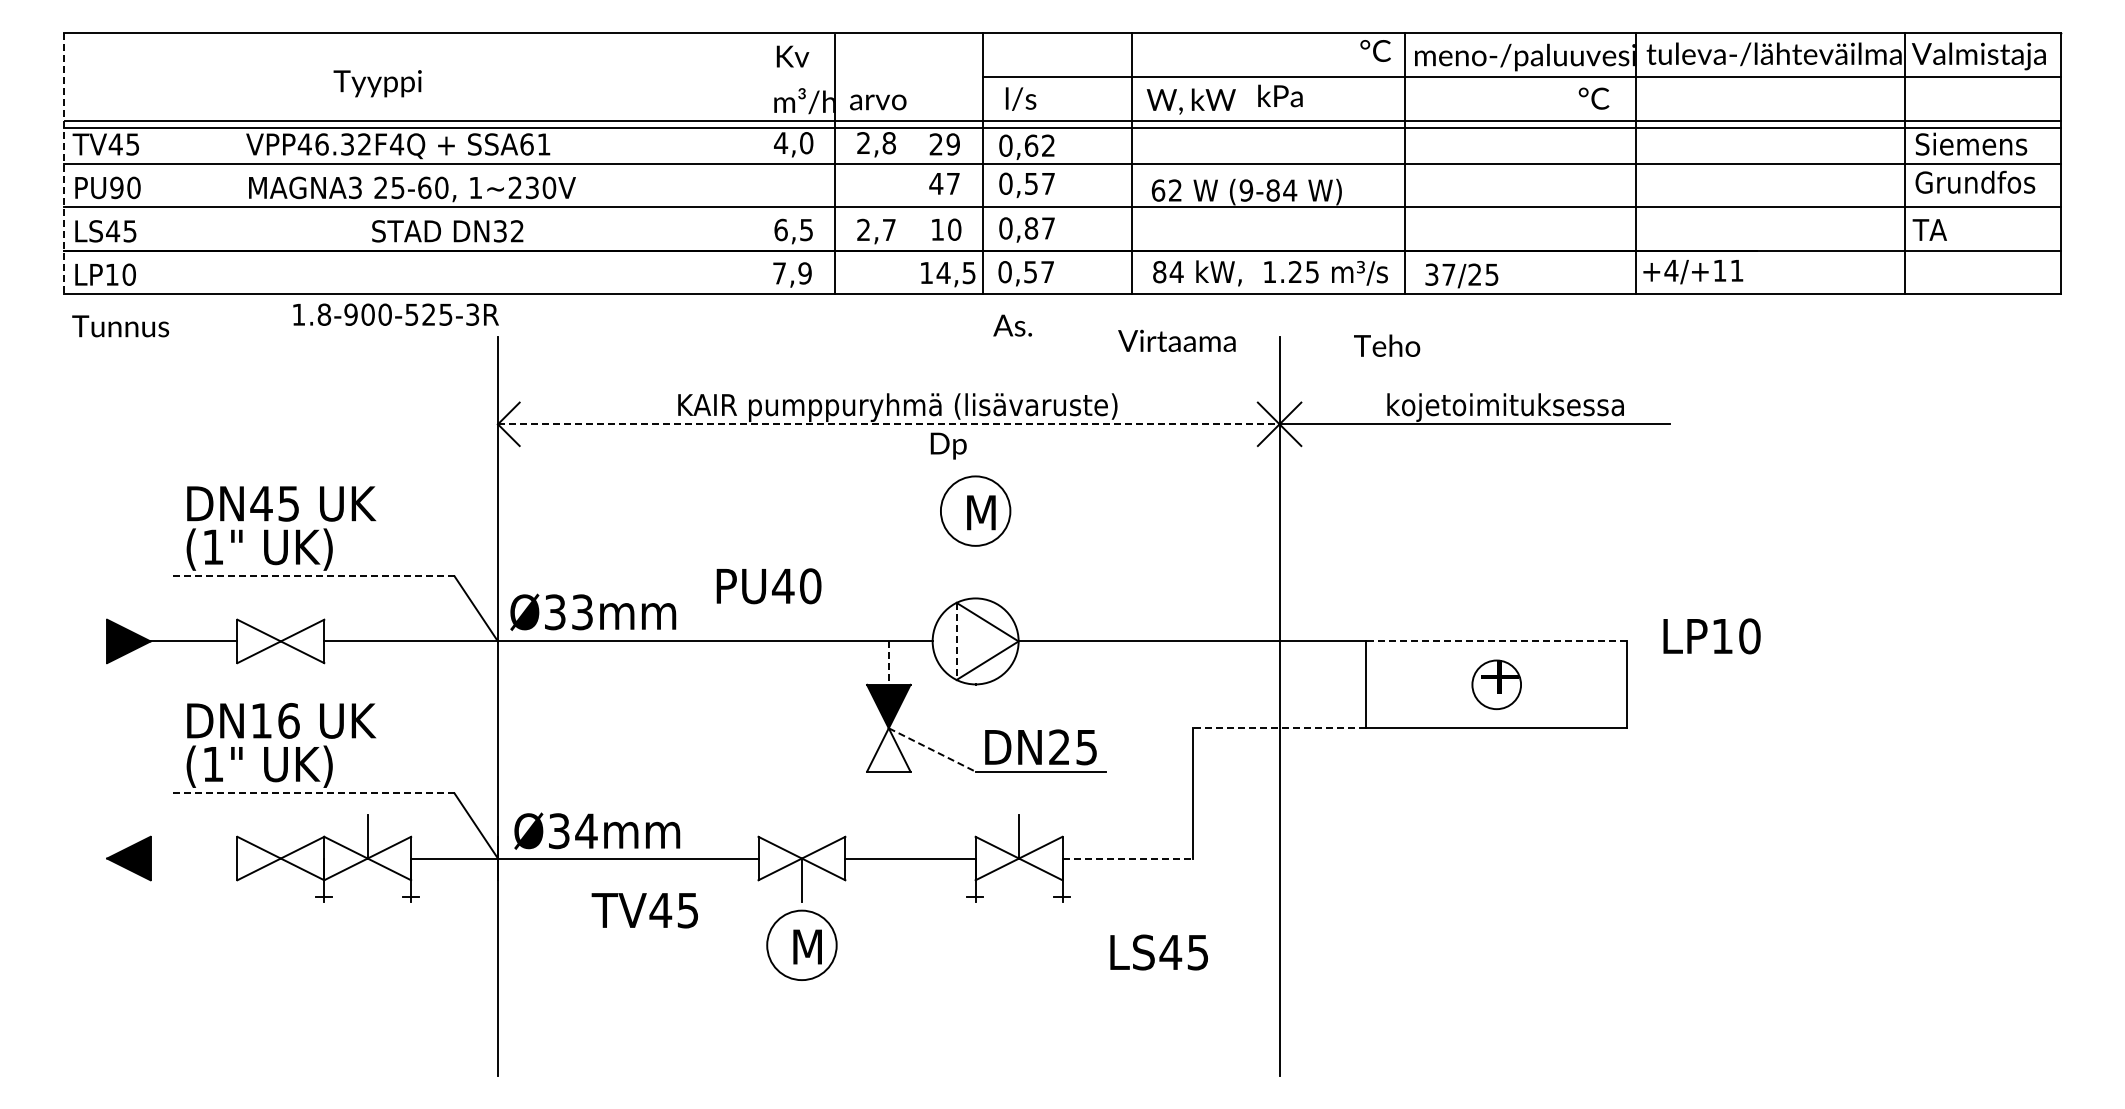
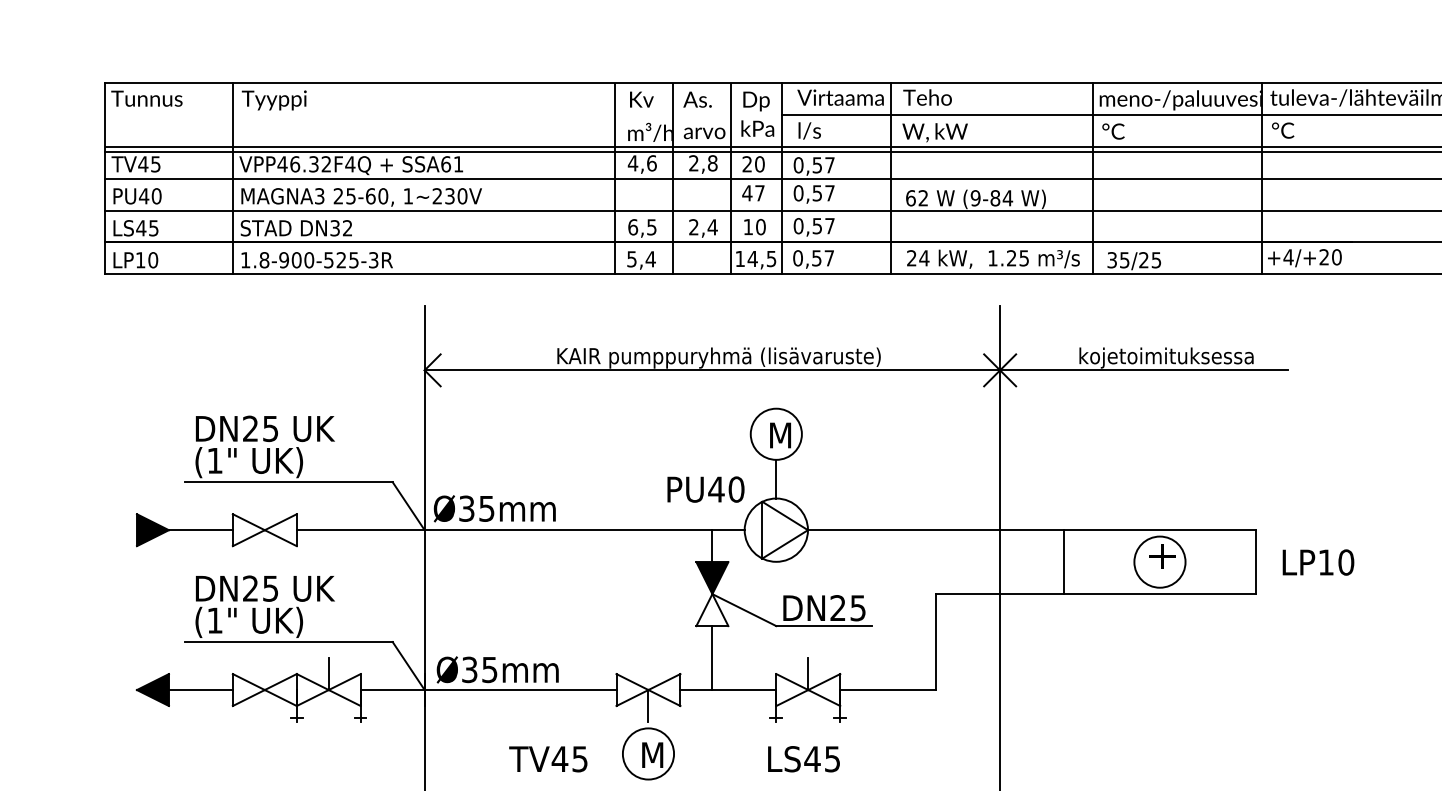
text: (1375, 50) -> (1113, 131), moved
text: (377, 83) -> (274, 100), moved
text: (1280, 95) -> (757, 128), moved
text: (1593, 98) -> (1282, 130), moved
text: (806, 143) -> (651, 163), 4,0 -> 4,6
text: (953, 144) -> (760, 164), 29 -> 20
text: (1039, 145) -> (823, 165), 0,62 -> 0,57
line: (237, 163) -> (232, 178), added
line: (63, 164) -> (104, 179), dashed -> solid
line: (757, 164) -> (615, 179), added
line: (913, 164) -> (730, 179), added
text: (116, 187) -> (143, 196), PU90 -> PU40
text: (1031, 228) -> (817, 226), 0,87 -> 0,57
text: (889, 229) -> (712, 226), 2,7 -> 2,4
text: (447, 231) -> (296, 228), moved
text: (1728, 270) -> (1330, 257), +4/+11 -> +4/+20
text: (1159, 272) -> (911, 258), 84 -> 24
text: (792, 273) -> (641, 259), 7,9 -> 5,4
text: (1448, 274) -> (1124, 260), 37/25 -> 35/25
text: (395, 314) -> (316, 260), moved
text: (1012, 325) -> (697, 99), moved
text: (120, 326) -> (146, 98), moved
text: (1176, 340) -> (840, 97), moved
text: (1387, 345) -> (927, 97), moved
line: (888, 424) -> (712, 370), dashed -> solid
text: (948, 445) -> (756, 101), moved
text: (261, 503) -> (250, 428), DN45 -> DN25
line: (975, 571) -> (776, 478), added
line: (312, 576) -> (288, 482), dashed -> solid
text: (768, 586) -> (705, 489), moved
text: (582, 611) -> (486, 508), Ø33mm -> Ø35mm
text: (1711, 636) -> (1318, 562), moved
line: (956, 641) -> (762, 530), dashed -> solid
line: (1496, 641) -> (1159, 530), dashed -> solid
line: (888, 663) -> (712, 546), dashed -> solid
circle: (1496, 684) -> (1159, 561), size x1.43
text: (275, 720) -> (260, 588), DN16 -> DN25
line: (1279, 728) -> (1000, 594), dashed -> solid
line: (932, 749) -> (744, 609), dashed -> solid
line: (312, 793) -> (288, 642), dashed -> solid
line: (888, 814) -> (712, 657), added
text: (586, 831) -> (489, 670), Ø34mm -> Ø35mm
line: (193, 858) -> (200, 690), added
line: (1128, 858) -> (888, 690), dashed -> solid
text: (644, 910) -> (548, 759), moved
text: (1158, 952) -> (803, 759), moved

